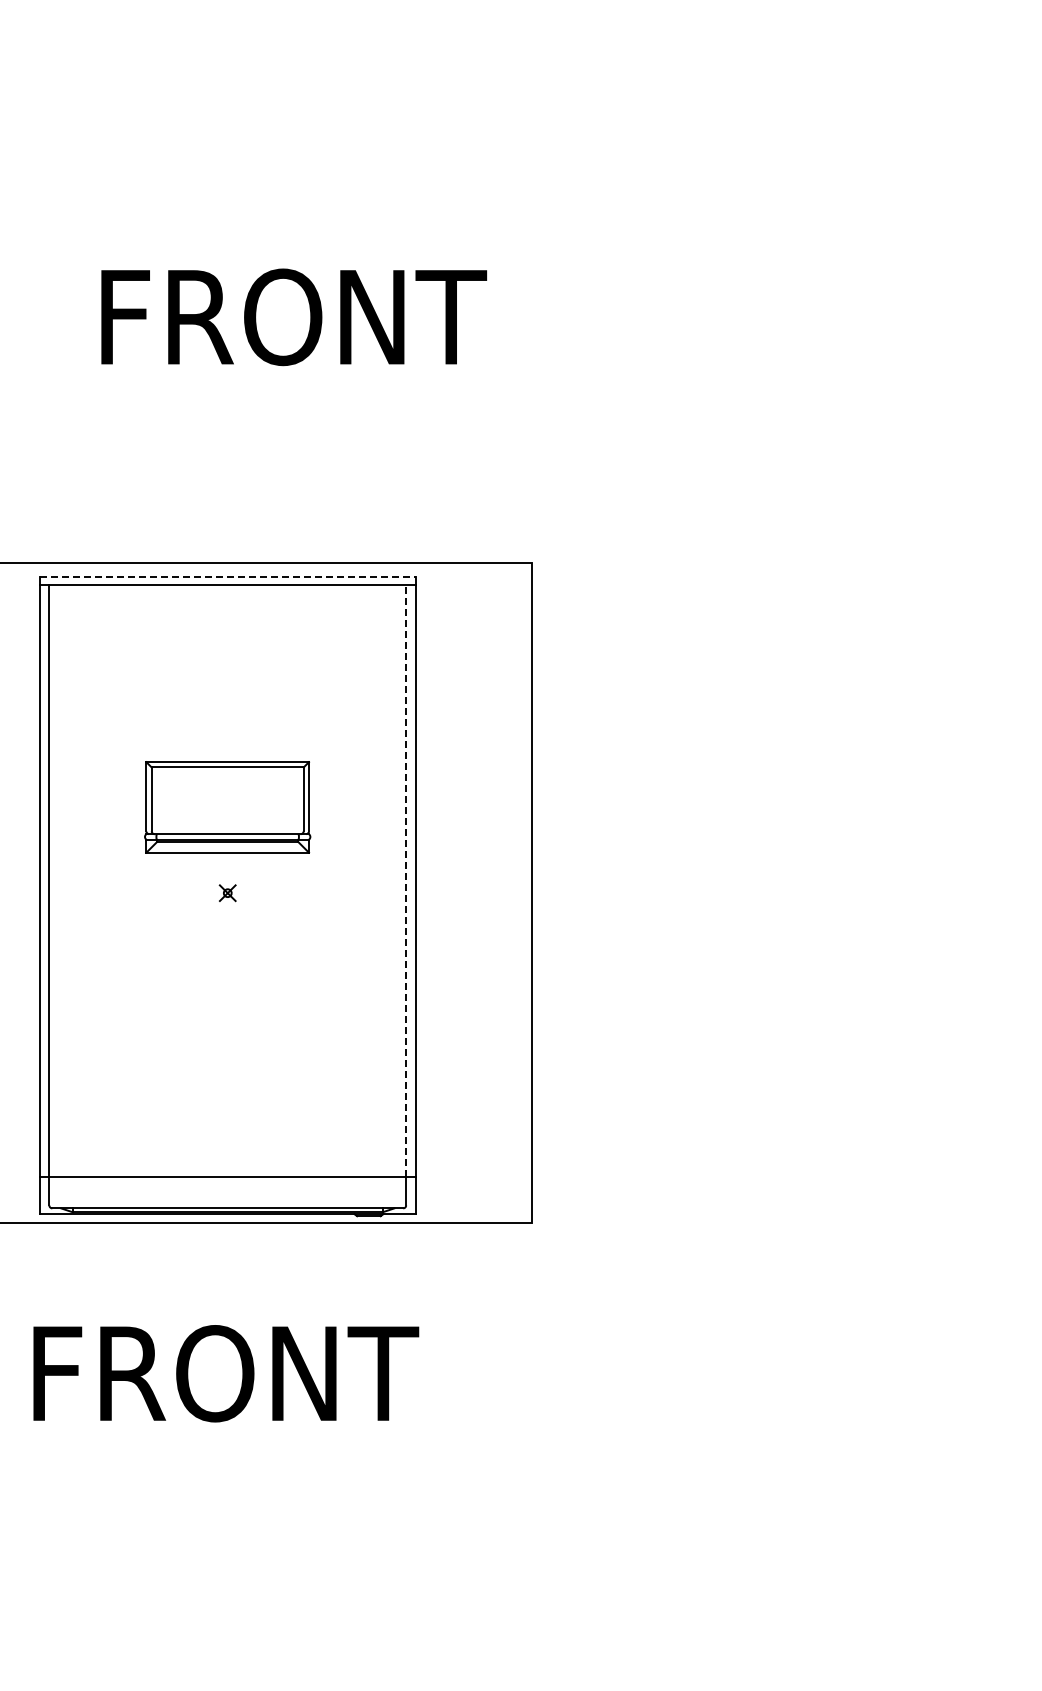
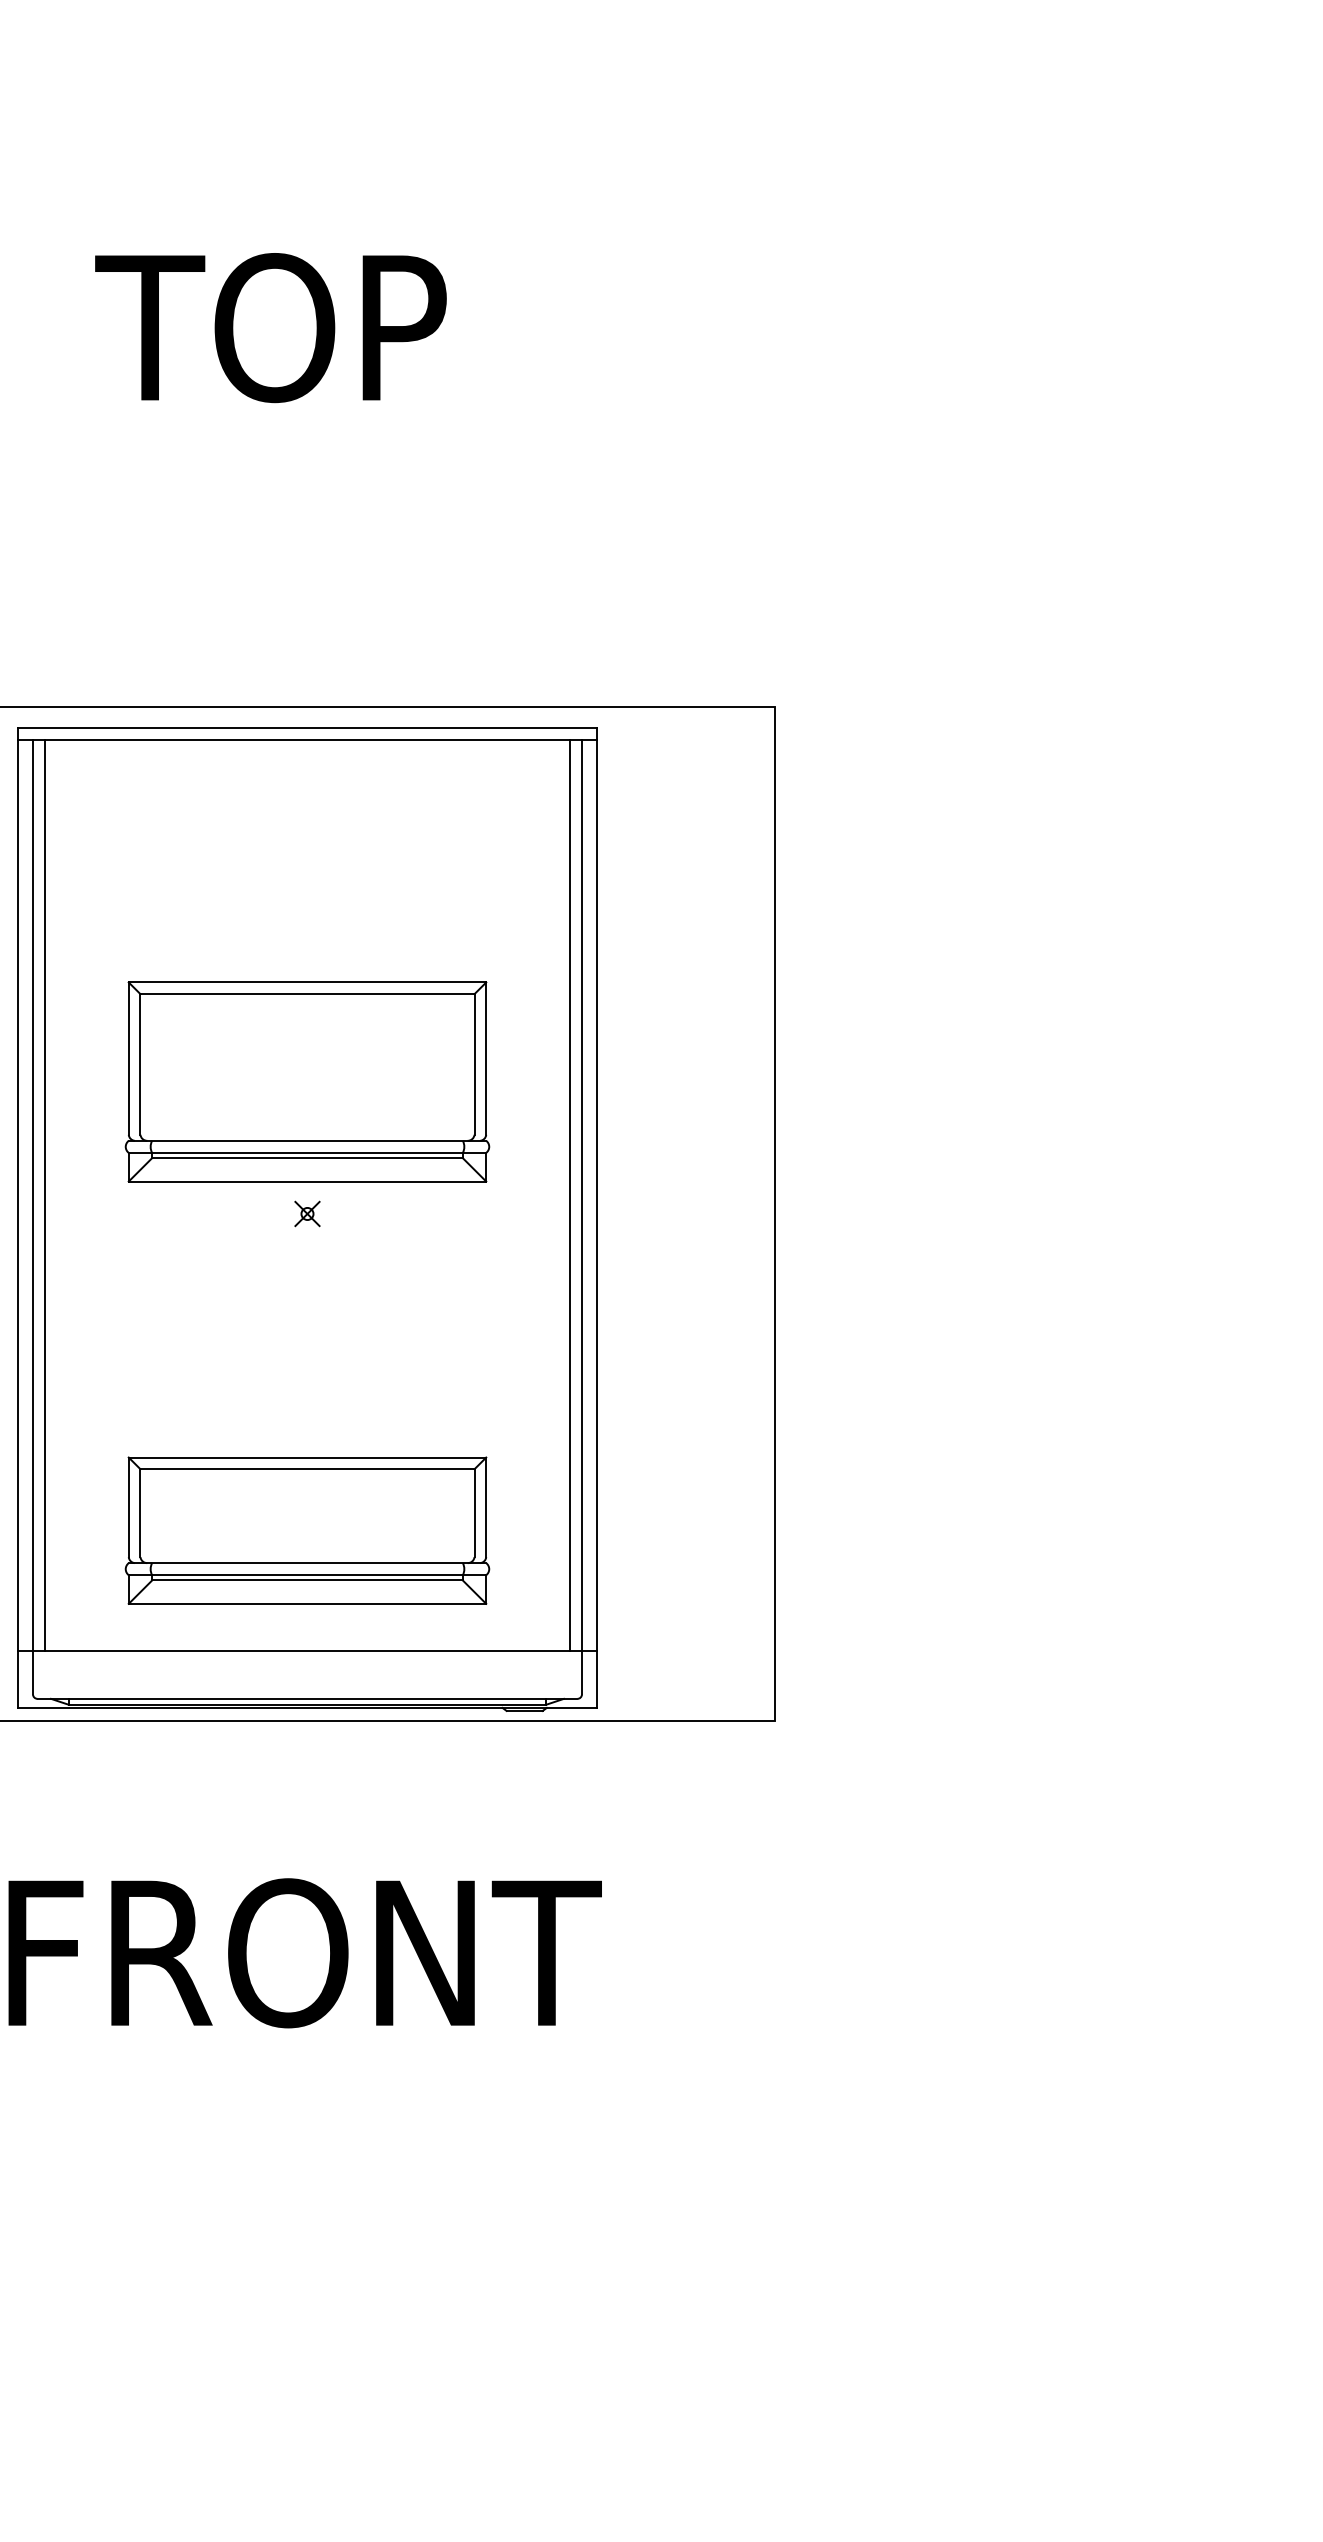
text: (288, 317) -> (400, 328), FRONT -> TOP
line: (228, 577) -> (308, 728), dashed -> solid
part: (227, 807) -> (307, 1082), size x1.43
line: (57, 880) -> (45, 1194), added
line: (398, 880) -> (570, 1194), added
line: (406, 880) -> (582, 1194), dashed -> solid
part: (227, 1098) -> (307, 1529), added

